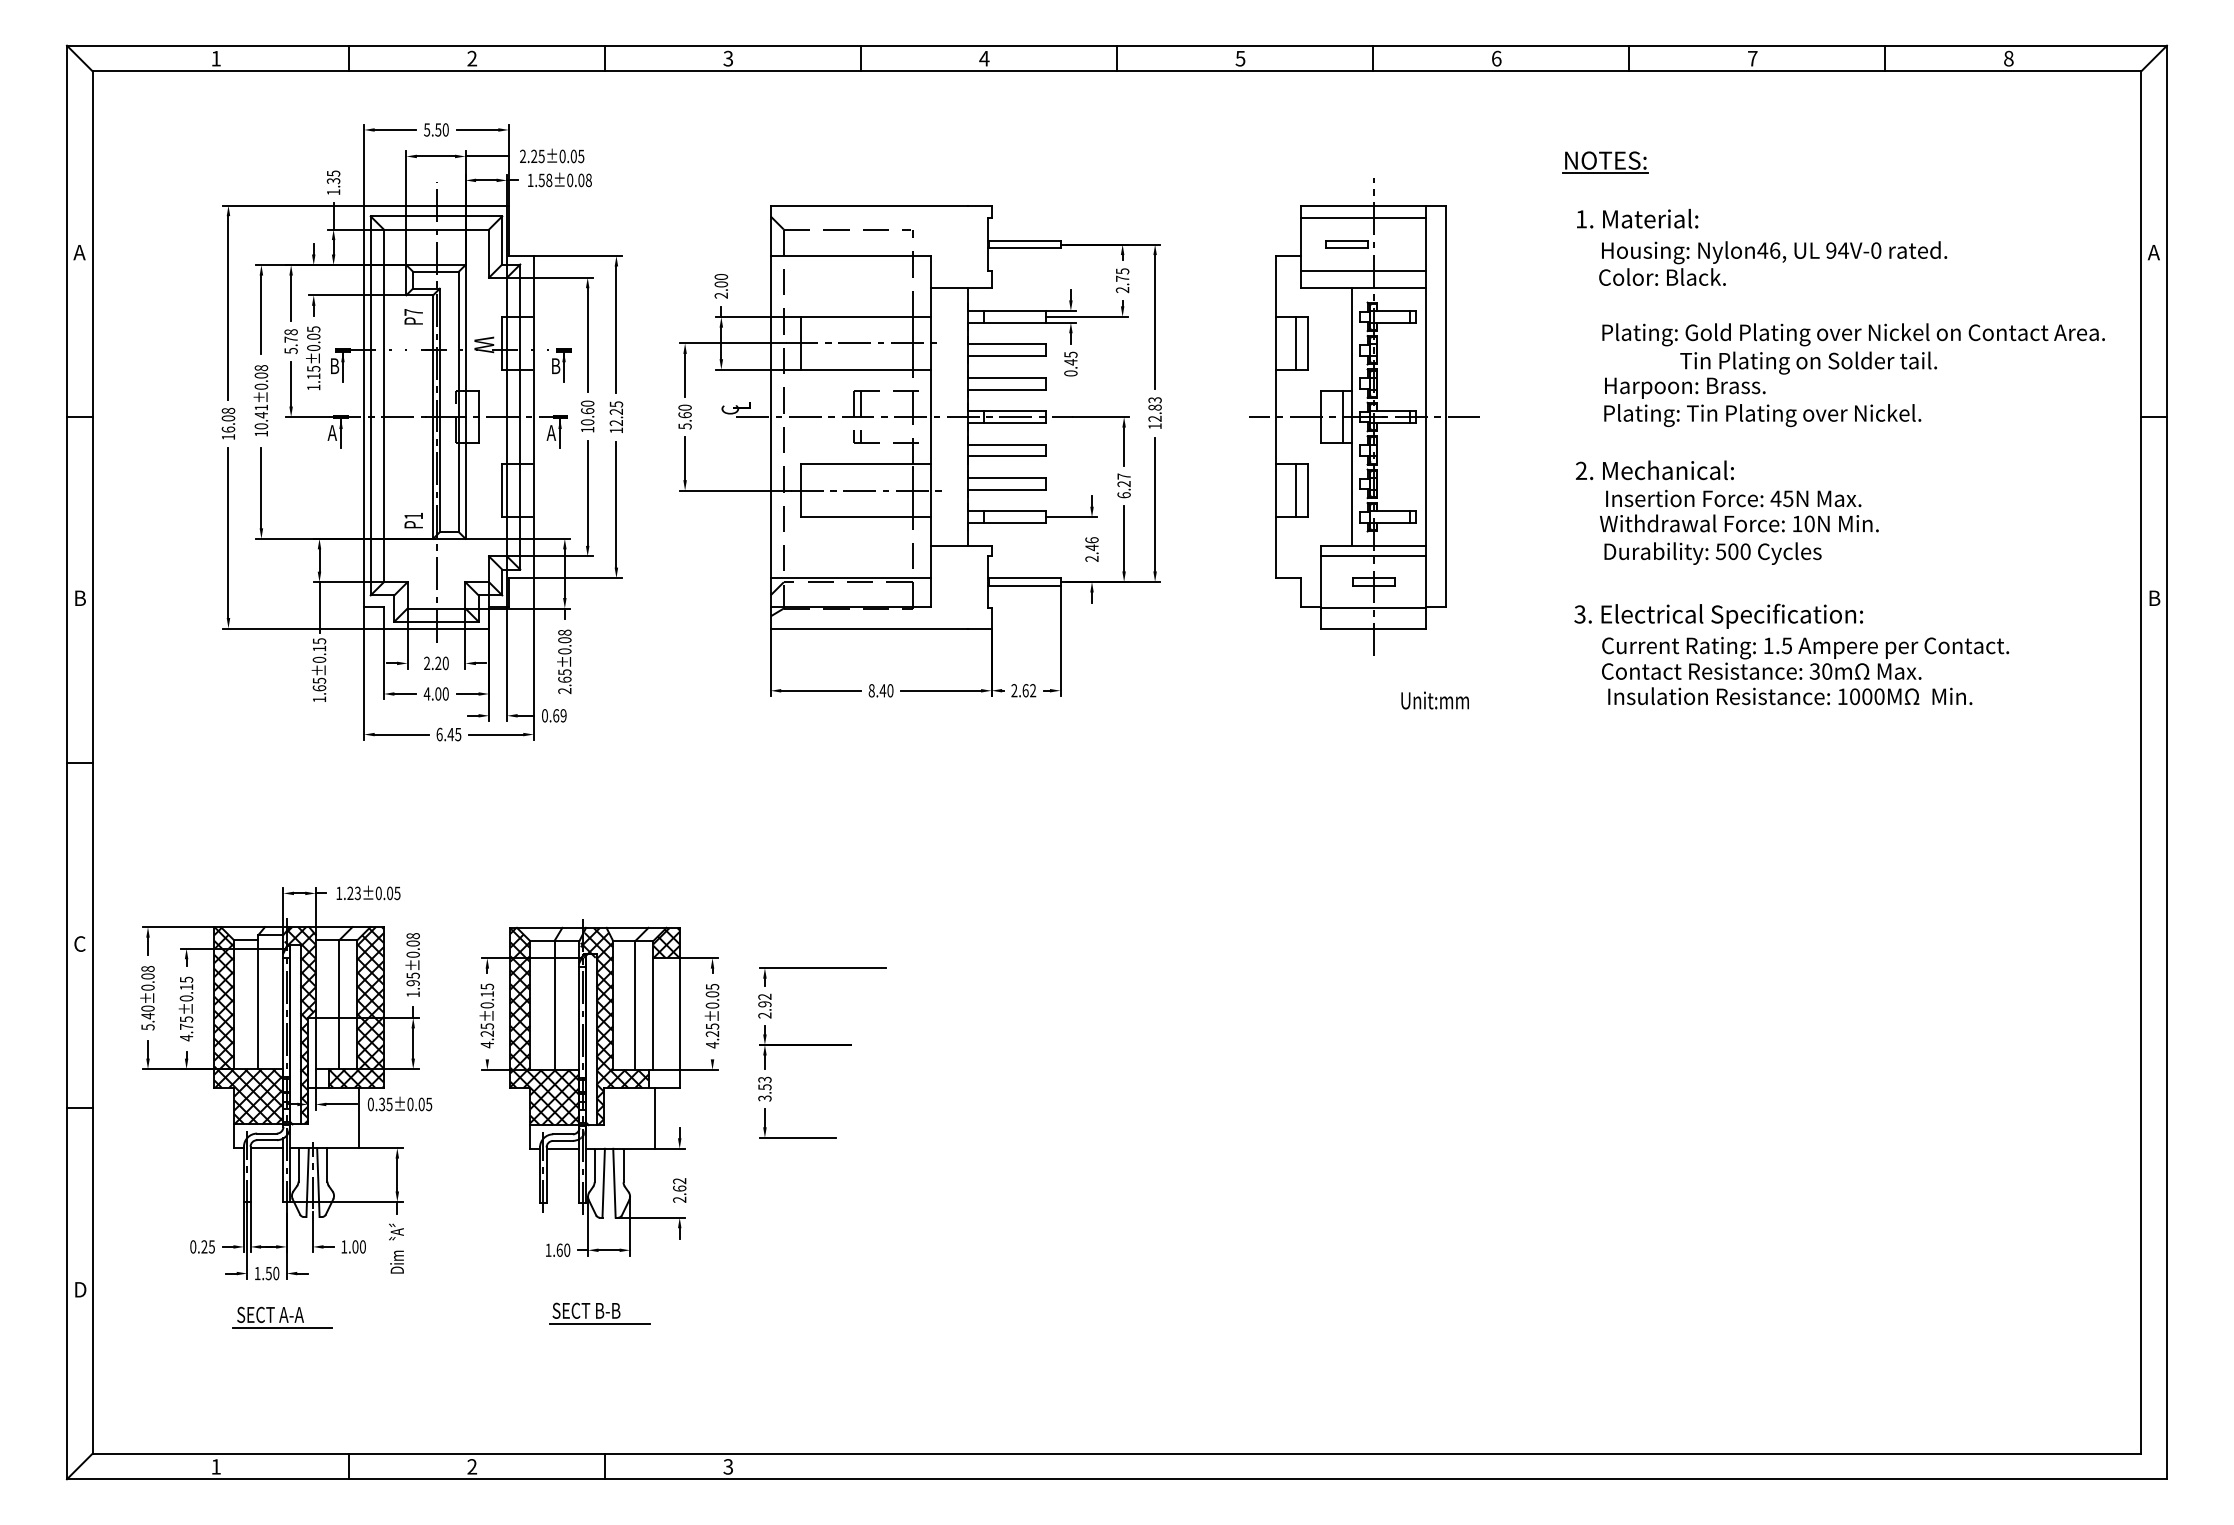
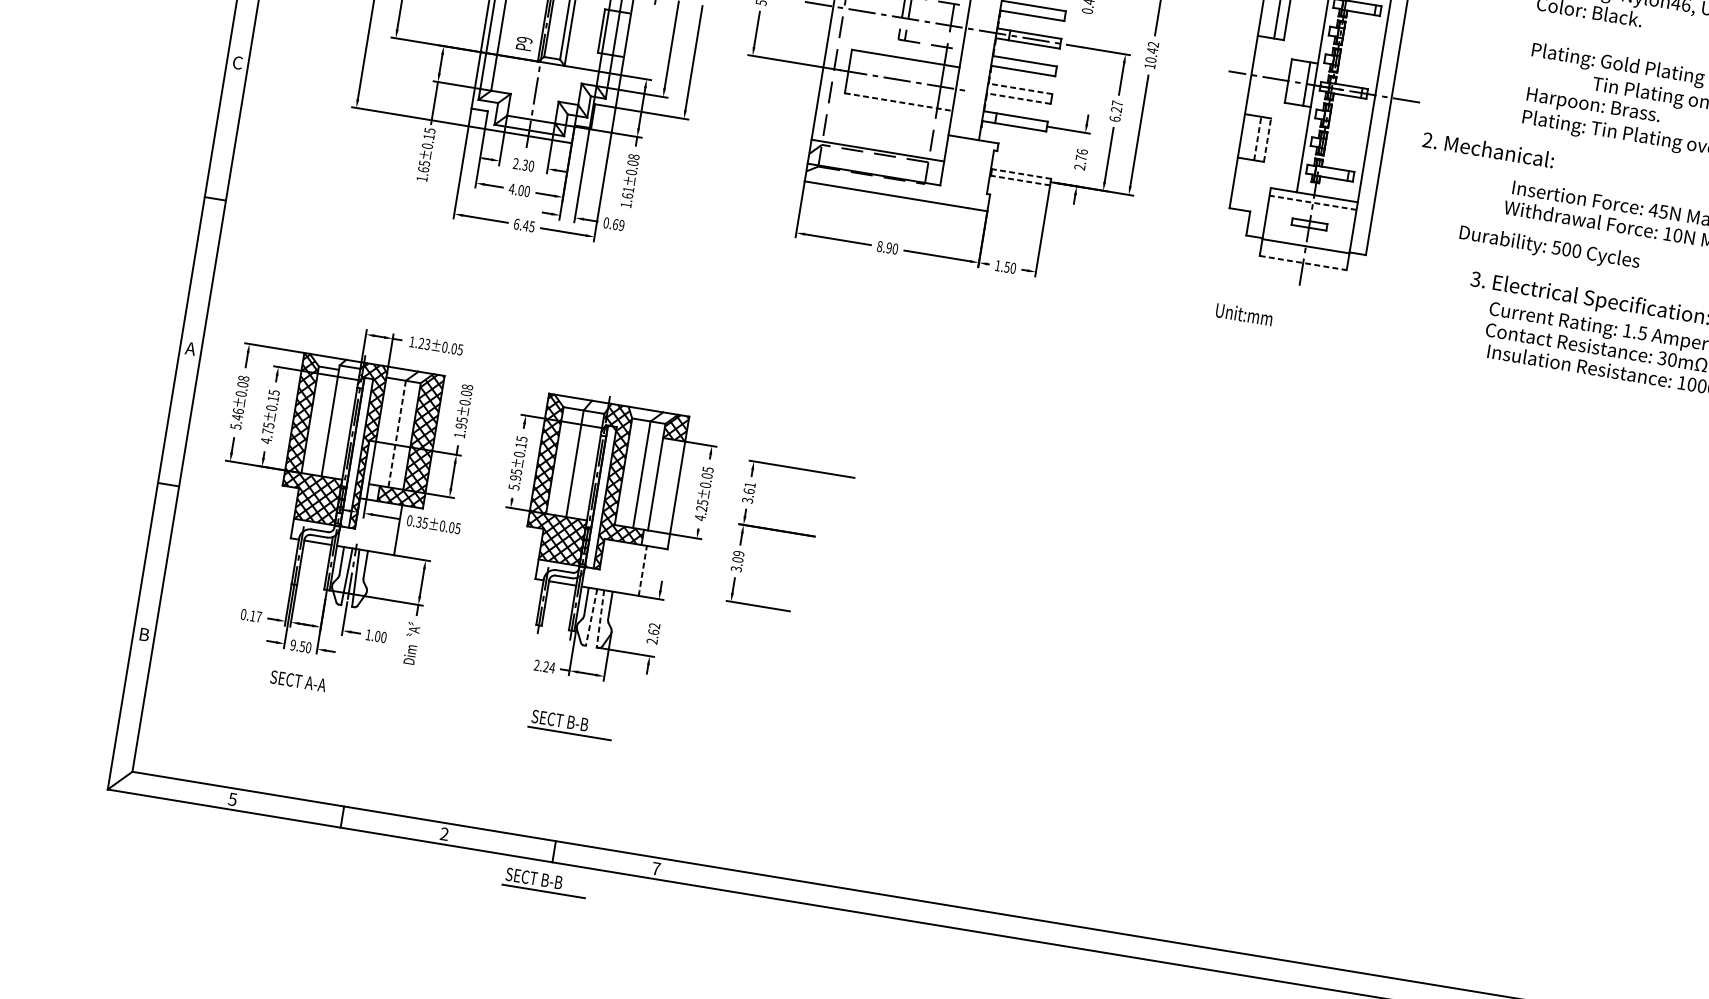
text: (1154, 409) -> (1151, 52), 12.83 -> 10.42
text: (1654, 470) -> (1488, 149), moved
line: (1006, 477) -> (1020, 88), solid -> dashed
line: (1006, 489) -> (1018, 98), solid -> dashed
line: (1295, 490) -> (1257, 138), solid -> dashed
line: (1307, 490) -> (1267, 139), solid -> dashed
text: (413, 515) -> (524, 39), P1 -> P9
line: (866, 517) -> (899, 102), solid -> dashed
text: (1091, 547) -> (1080, 157), 2.46 -> 2.76
text: (1712, 553) -> (1549, 248), moved
line: (1373, 555) -> (1313, 202), solid -> dashed
line: (1024, 578) -> (1021, 174), solid -> dashed
line: (1024, 585) -> (1020, 180), solid -> dashed
text: (79, 598) -> (237, 62), B -> C
line: (1373, 628) -> (1303, 262), solid -> dashed
text: (438, 663) -> (525, 165), 2.20 -> 2.30
text: (564, 681) -> (627, 197), 2.65±0.08 -> 1.61±0.08
text: (882, 690) -> (888, 247), 8.40 -> 8.90
text: (1023, 690) -> (1005, 266), 2.62 -> 1.50
text: (1434, 700) -> (1243, 314), moved
text: (79, 943) -> (190, 348), C -> A
line: (339, 1005) -> (397, 434), solid -> dashed
text: (764, 1005) -> (748, 492), 2.92 -> 3.61
text: (147, 1008) -> (238, 411), 5.40±0.08 -> 5.46±0.08
text: (487, 1039) -> (514, 482), 4.25±0.15 -> 5.95±0.15
text: (764, 1083) -> (738, 556), 3.53 -> 3.09
line: (655, 1118) -> (643, 570), solid -> dashed
line: (603, 1183) -> (591, 617), solid -> dashed
line: (614, 1183) -> (600, 619), solid -> dashed
text: (207, 1246) -> (255, 616), 0.25 -> 0.17
text: (557, 1249) -> (544, 665), 1.60 -> 2.24
text: (257, 1273) -> (293, 645), 1.50 -> 9.50
text: (81, 1289) -> (145, 634), D -> B
line: (282, 1328) -> (306, 694), removed
text: (215, 1466) -> (232, 799), 1 -> 5
text: (728, 1466) -> (656, 868), 3 -> 7
part: (599, 1504) -> (544, 882), added

